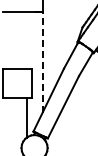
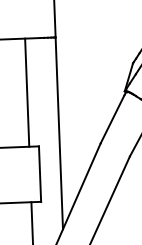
line: (26, 40) -> (26, 92), added
line: (42, 62) -> (59, 133), dashed -> solid

